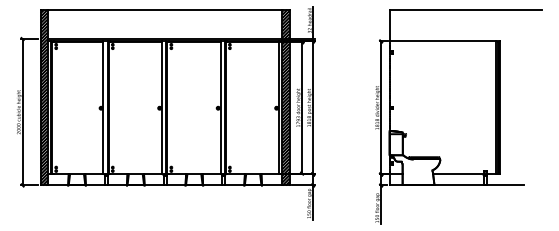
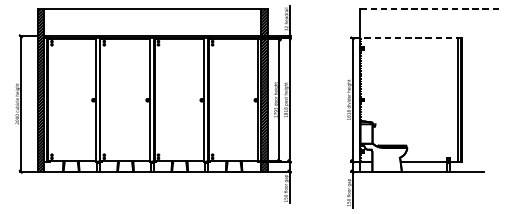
line: (466, 9) -> (431, 8), solid -> dashed
line: (444, 41) -> (411, 38), solid -> dashed

